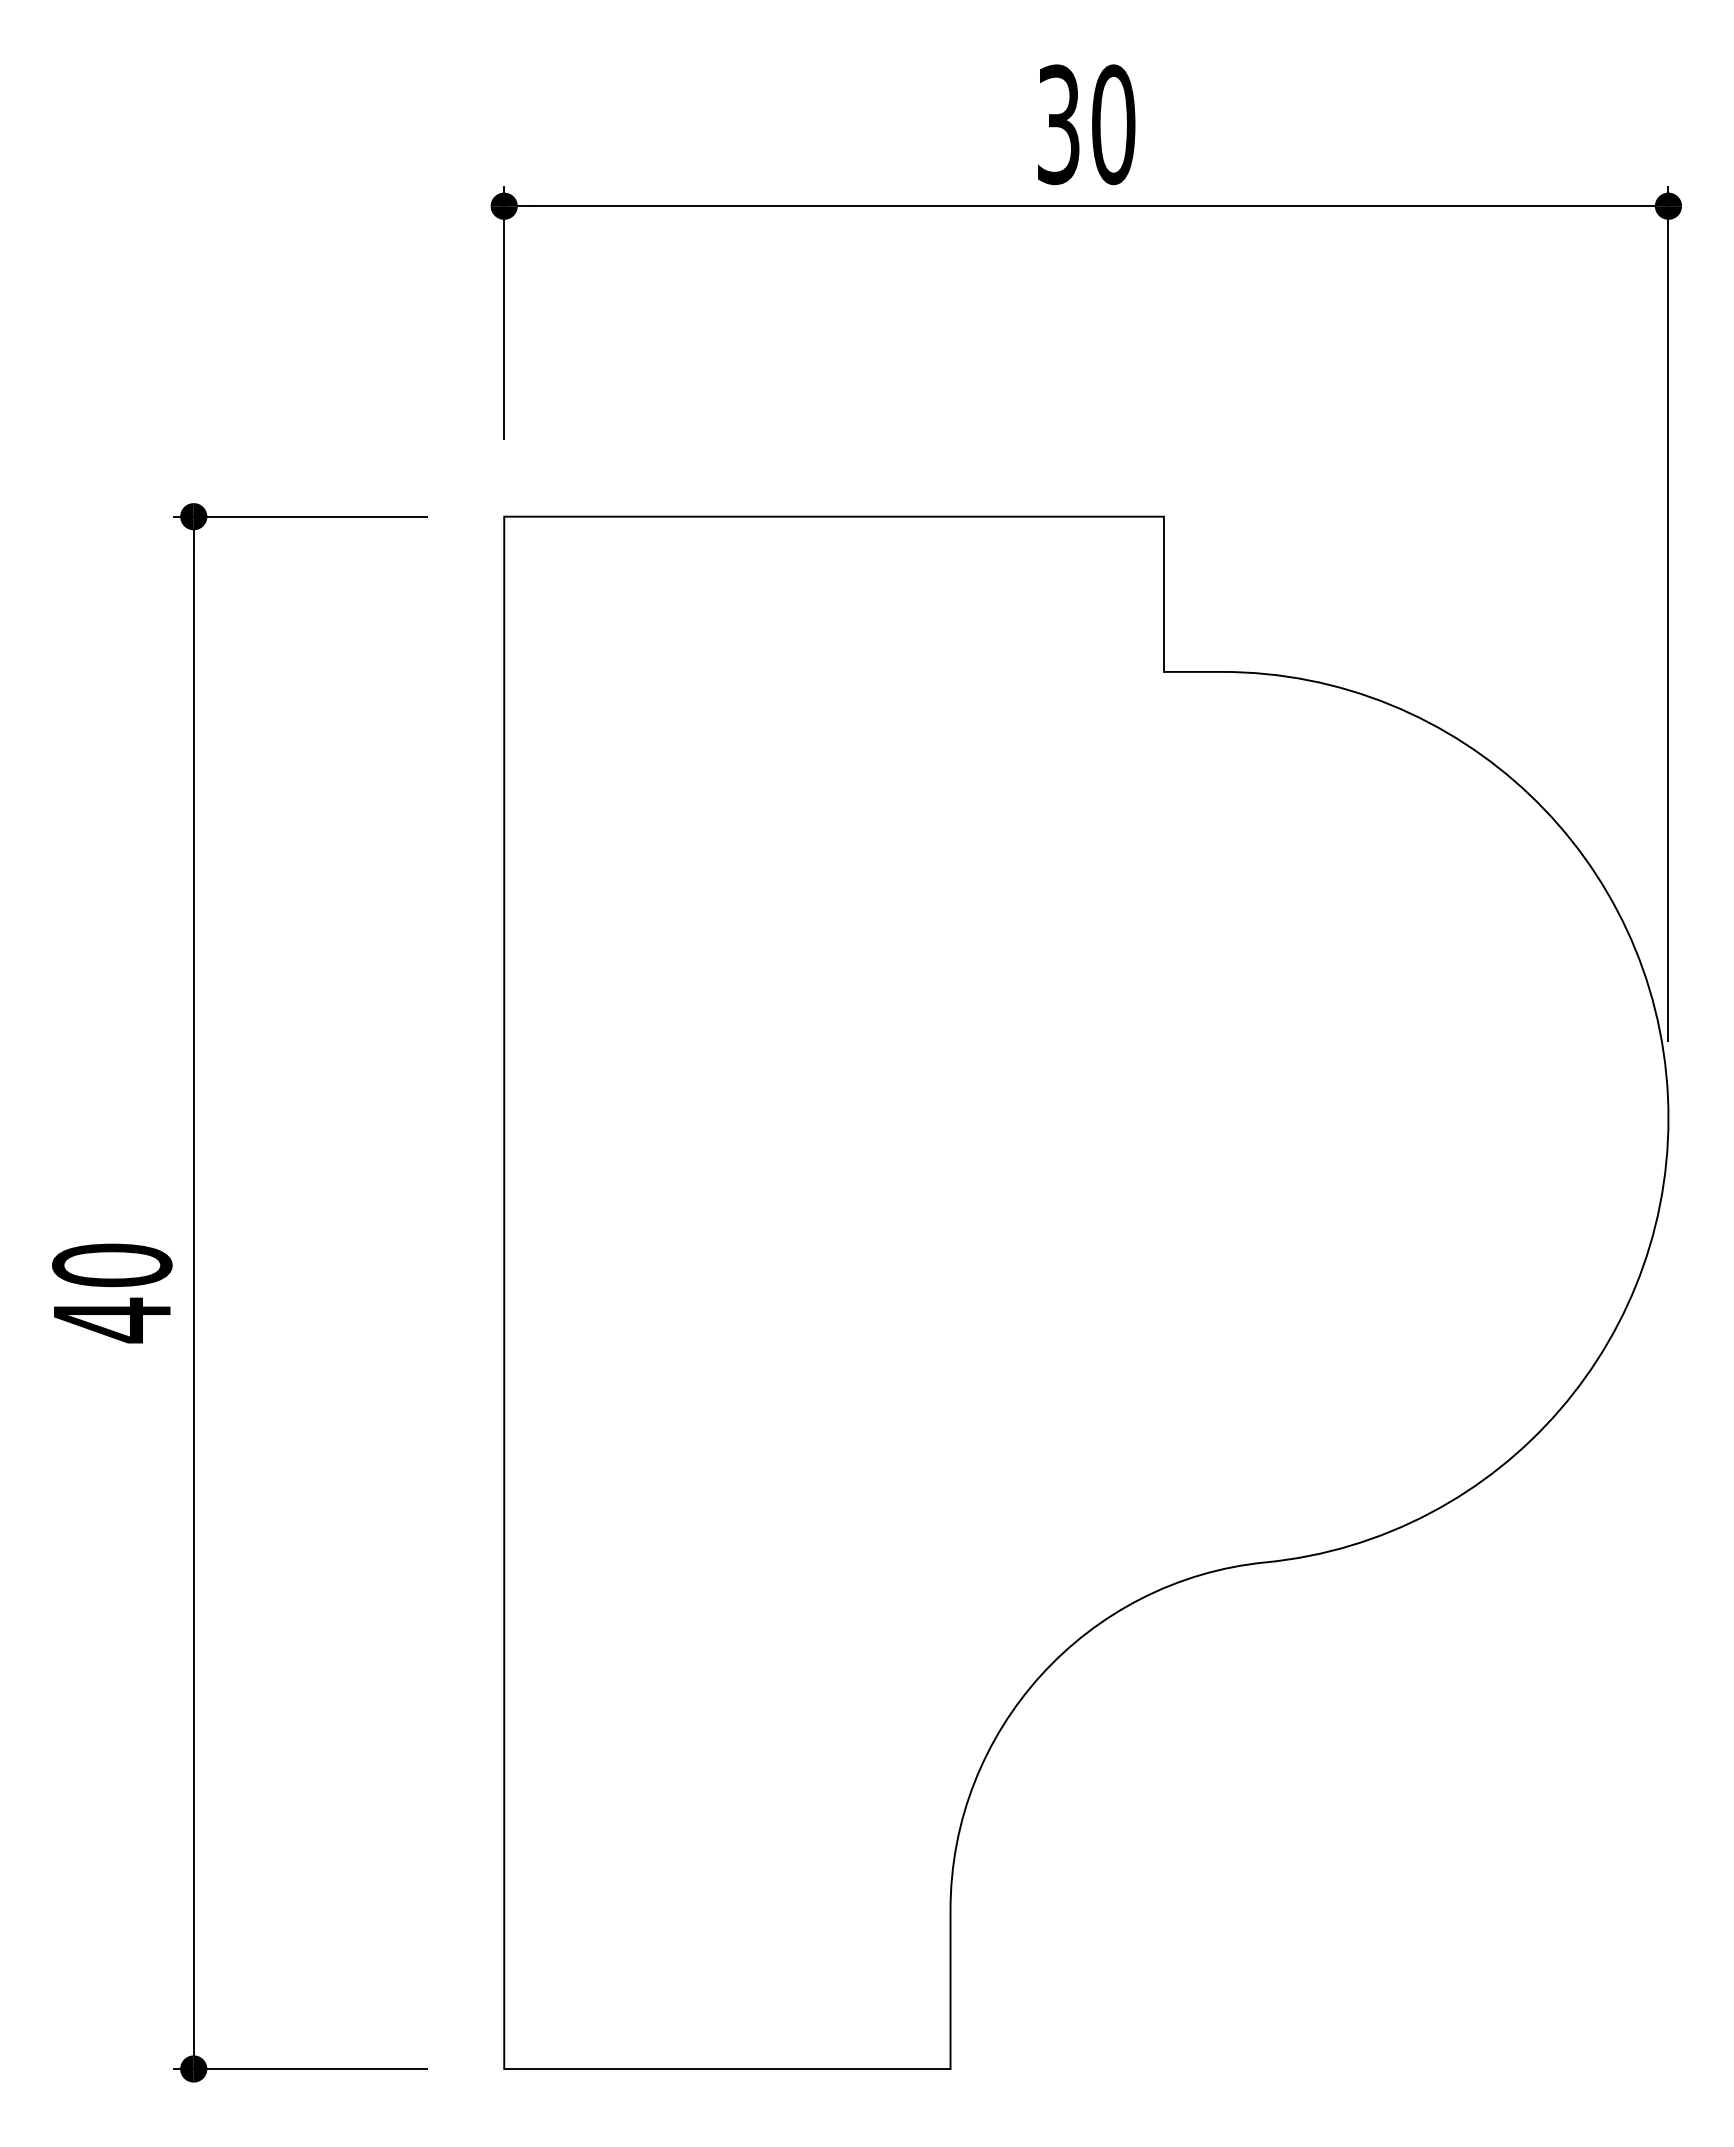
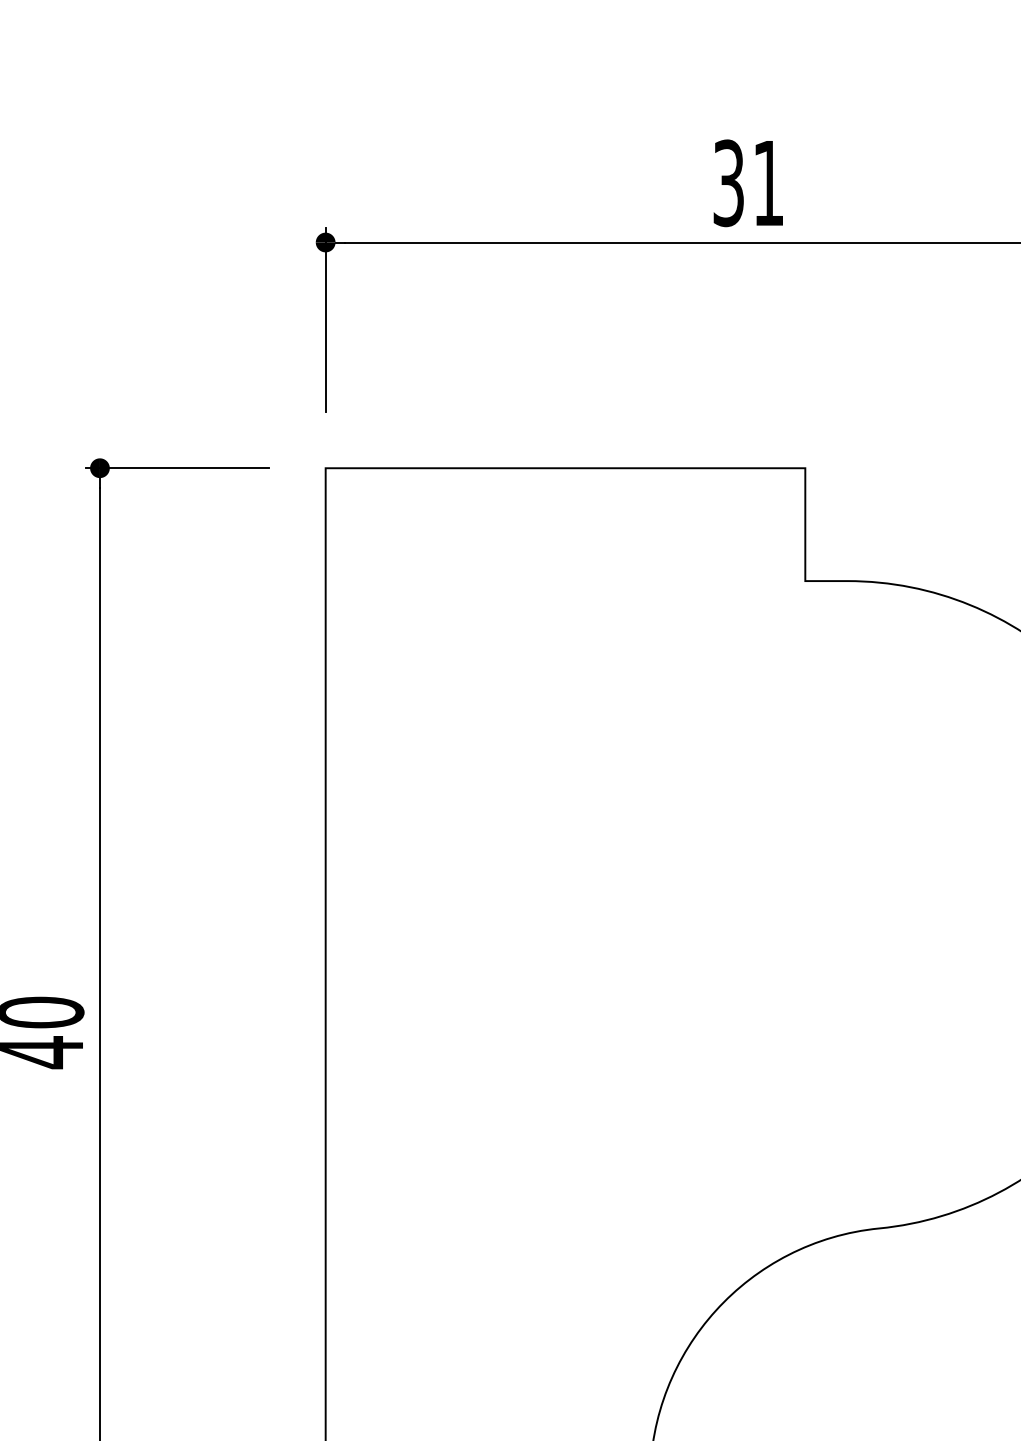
text: (1113, 124) -> (768, 183), 30 -> 31

